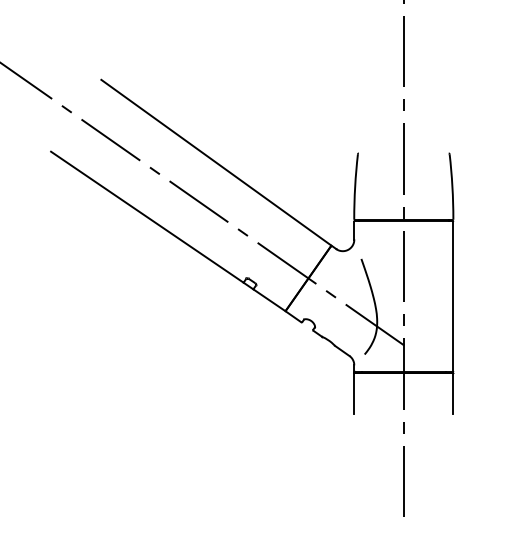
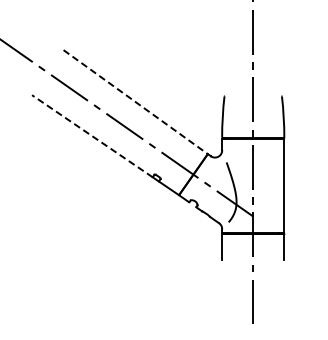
line: (216, 161) -> (135, 101), solid -> dashed
line: (147, 215) -> (92, 135), solid -> dashed

